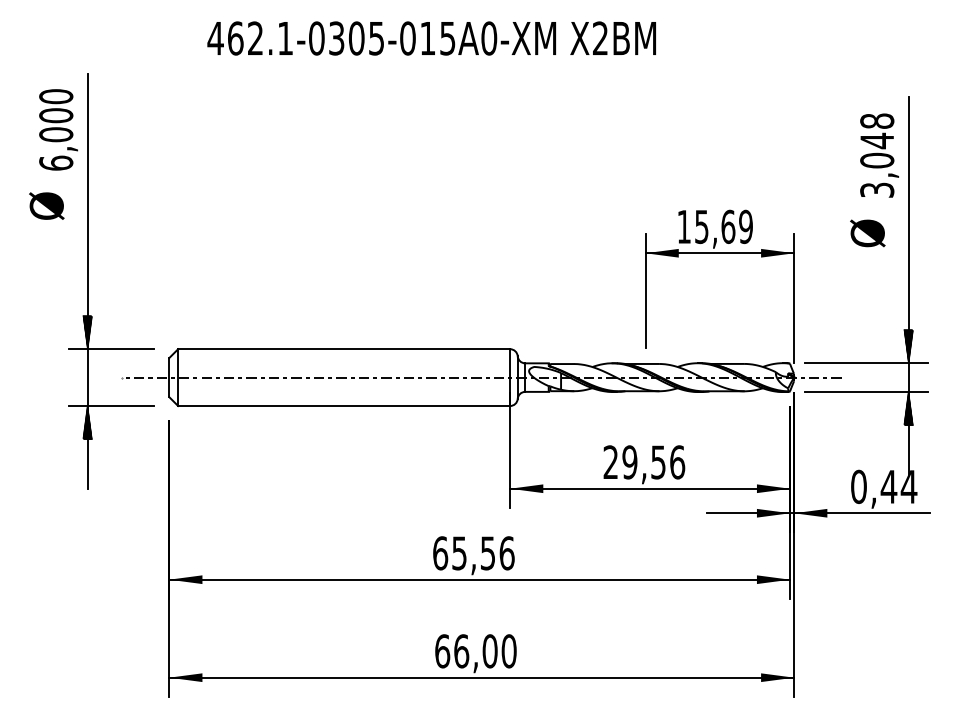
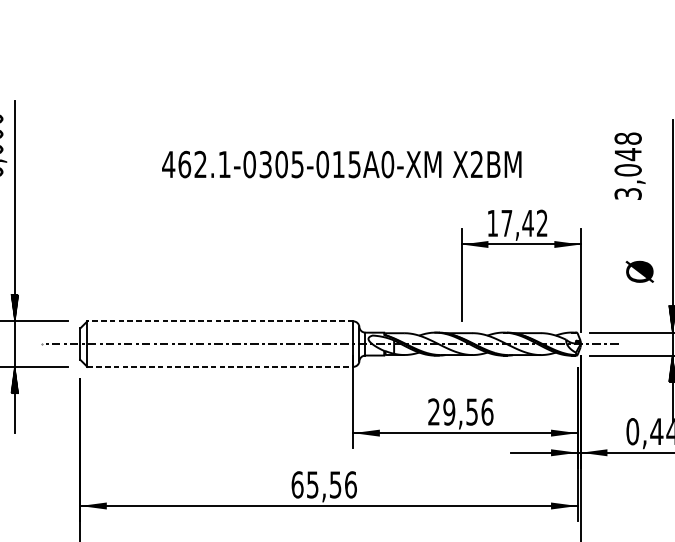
text: (431, 38) -> (341, 164), moved
text: (879, 155) -> (629, 166), moved
text: (723, 226) -> (524, 223), 15,69 -> 17,42
text: (867, 233) -> (639, 271), moved
line: (343, 349) -> (219, 321), solid -> dashed
line: (344, 406) -> (220, 367), solid -> dashed

